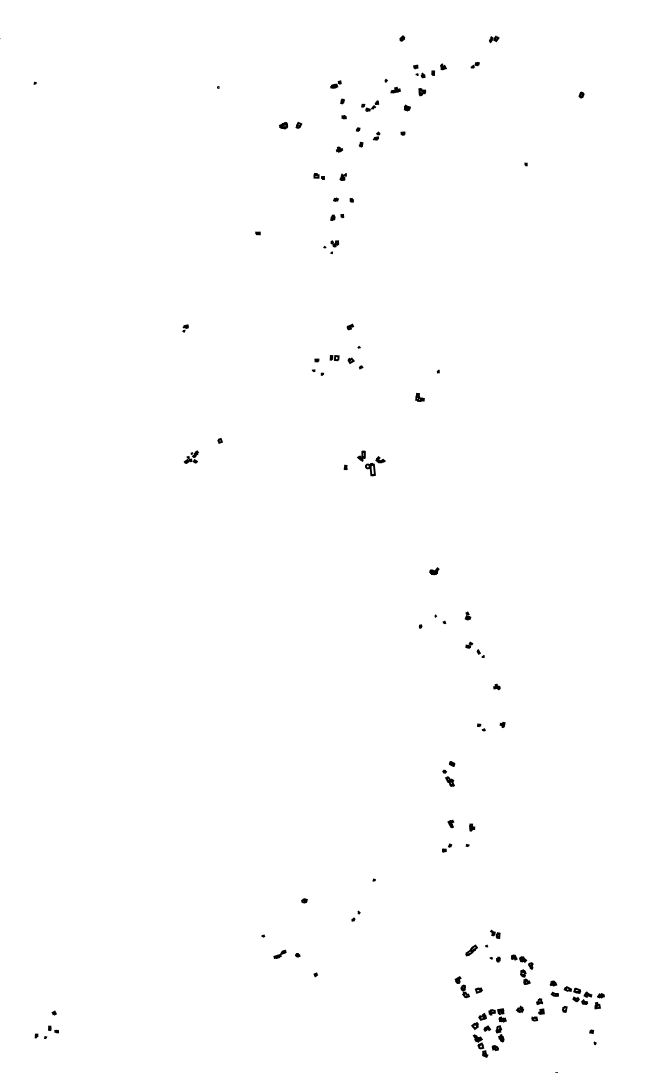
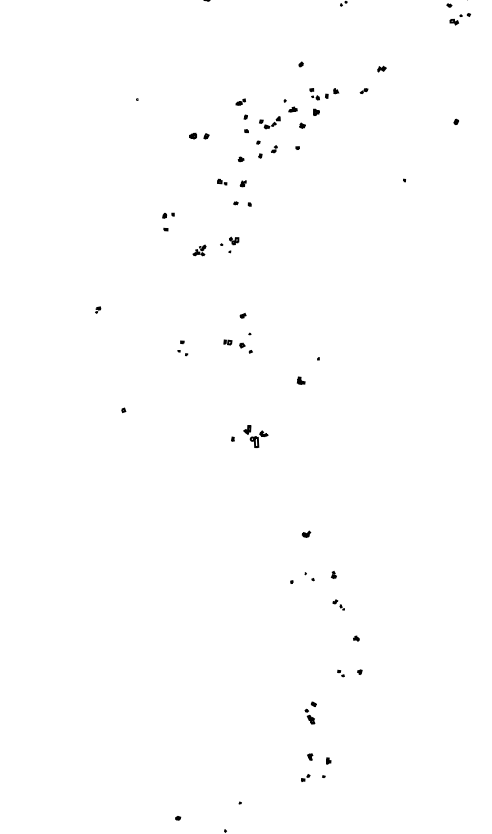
part: (370, 105) -> (270, 122), size x1.4
part: (337, 217) -> (168, 215), moved
part: (331, 246) -> (229, 244), size x1.4
part: (317, 366) -> (182, 347), moved
part: (190, 456) -> (198, 249), moved
part: (474, 649) -> (338, 604), size x0.7

